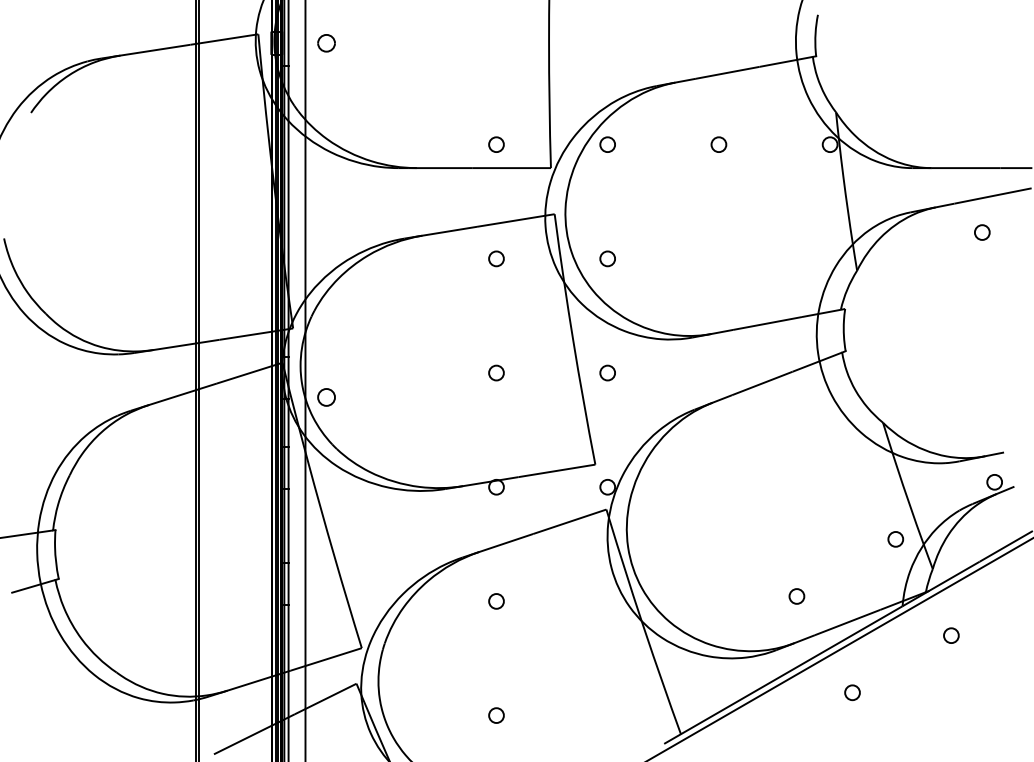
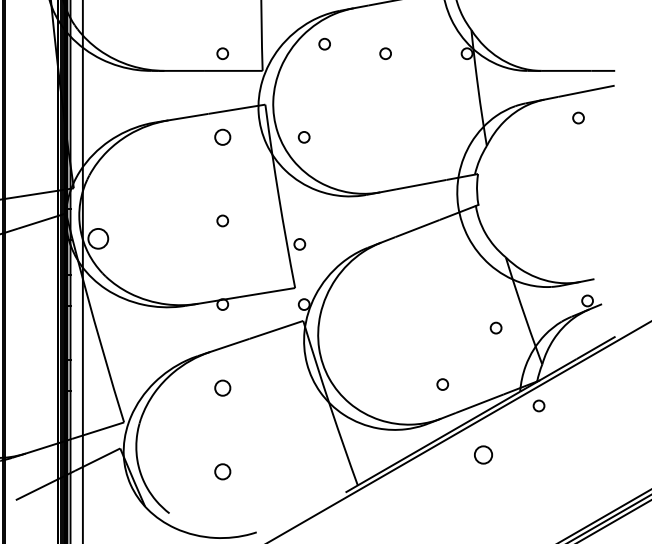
circle: (607, 144) -> (324, 44), moved
circle: (496, 258) -> (222, 137), size x1.4
circle: (607, 372) -> (299, 243), moved
circle: (326, 396) -> (98, 238), size x1.6
circle: (895, 539) -> (495, 328), moved
circle: (496, 601) -> (222, 388), size x1.4
circle: (951, 635) -> (539, 405), moved
circle: (852, 692) -> (483, 454), size x1.6
circle: (496, 715) -> (222, 471), size x1.4

